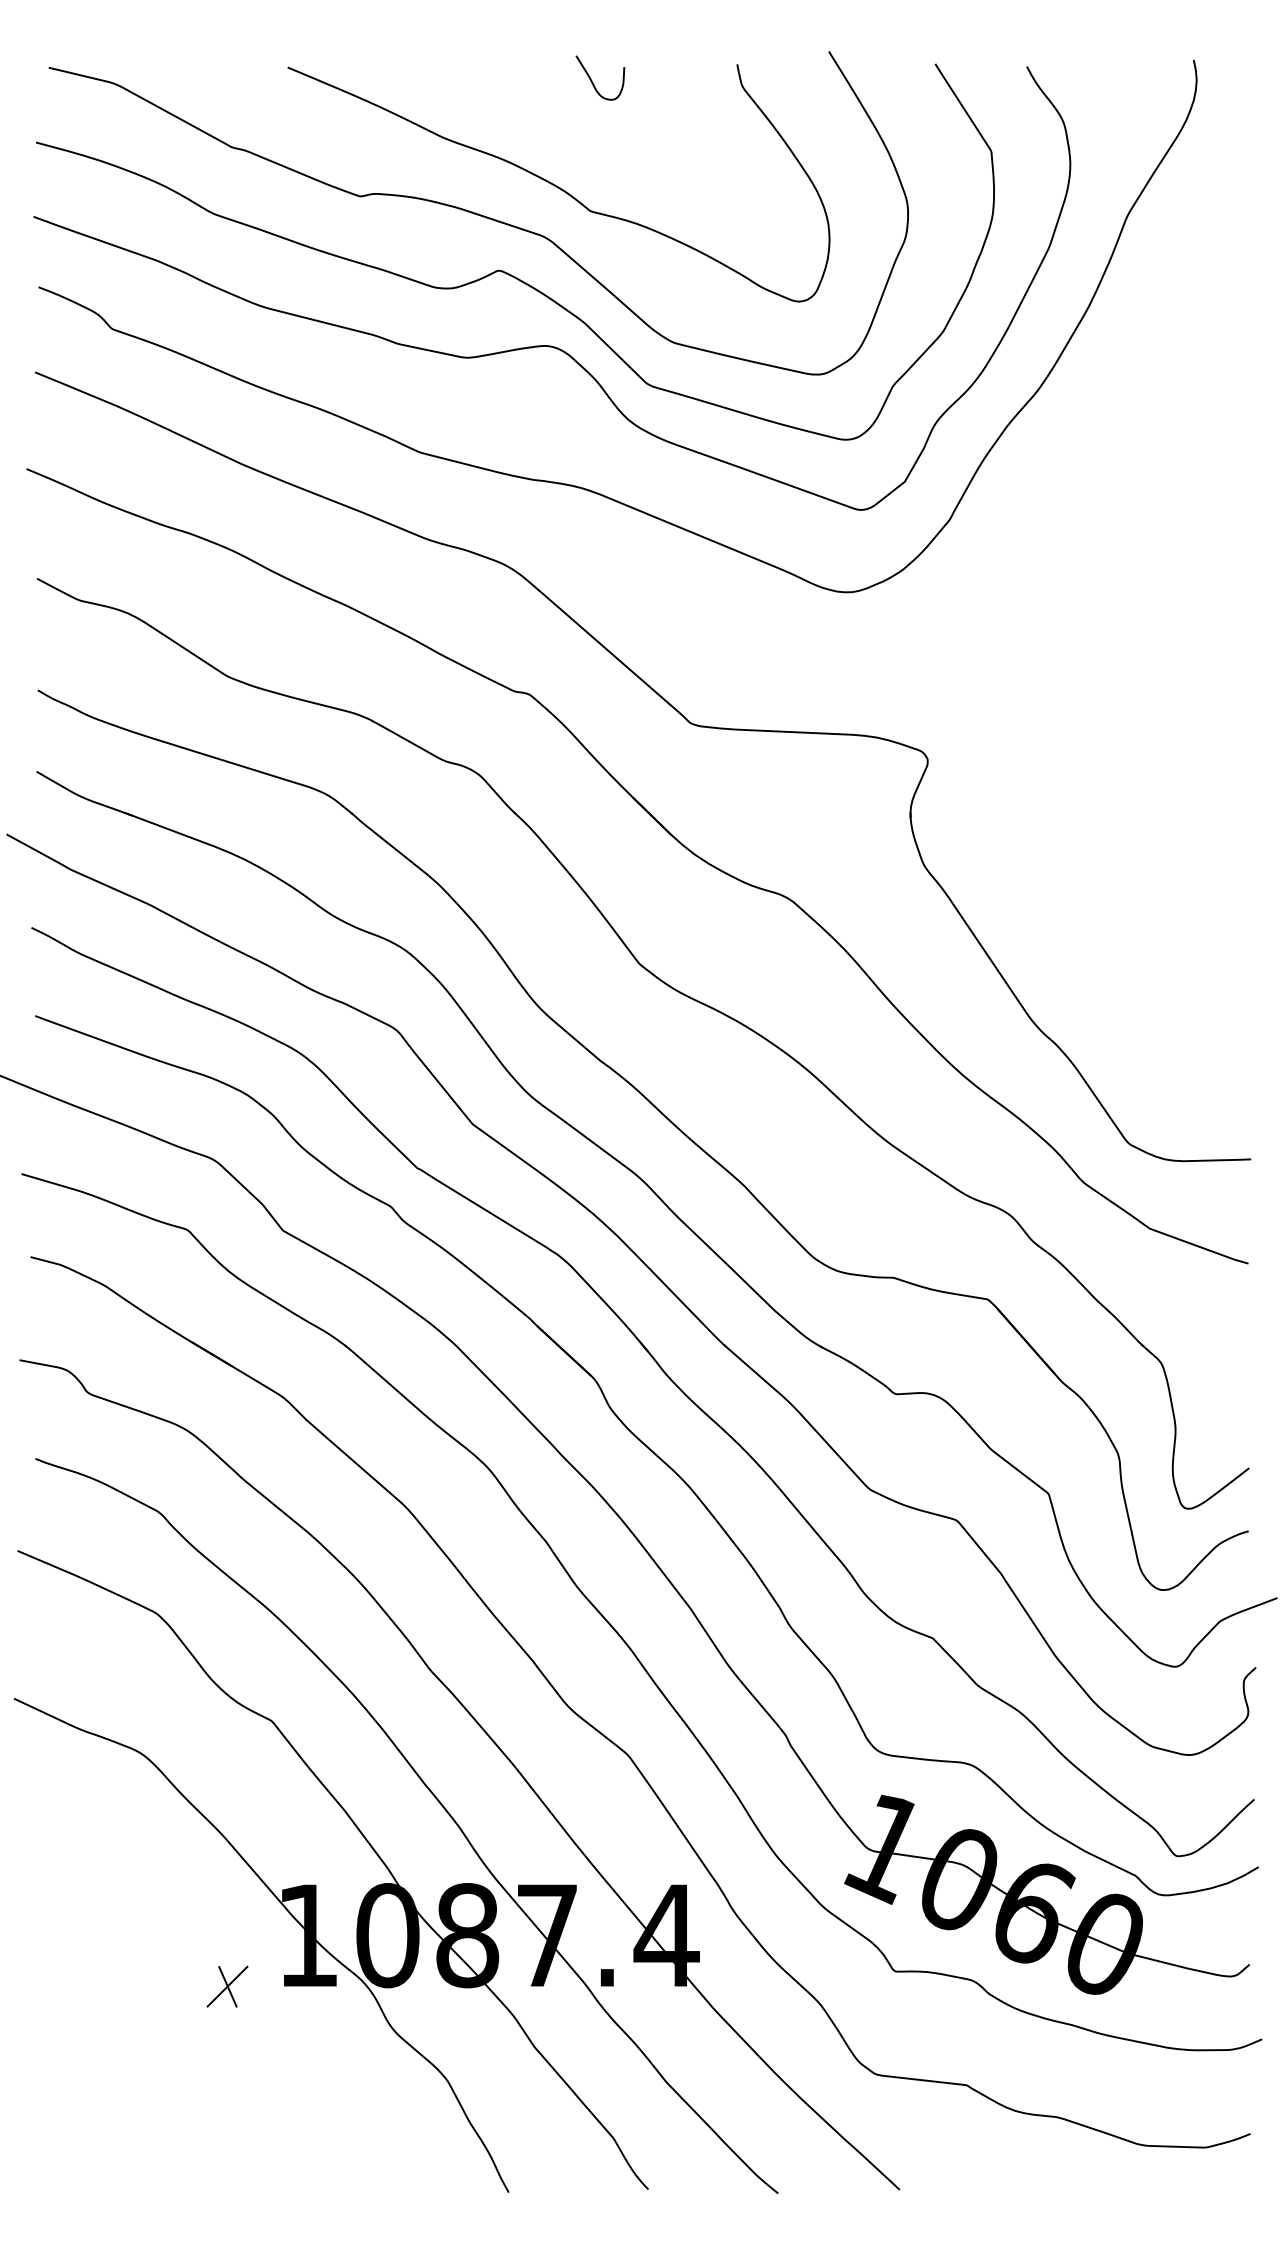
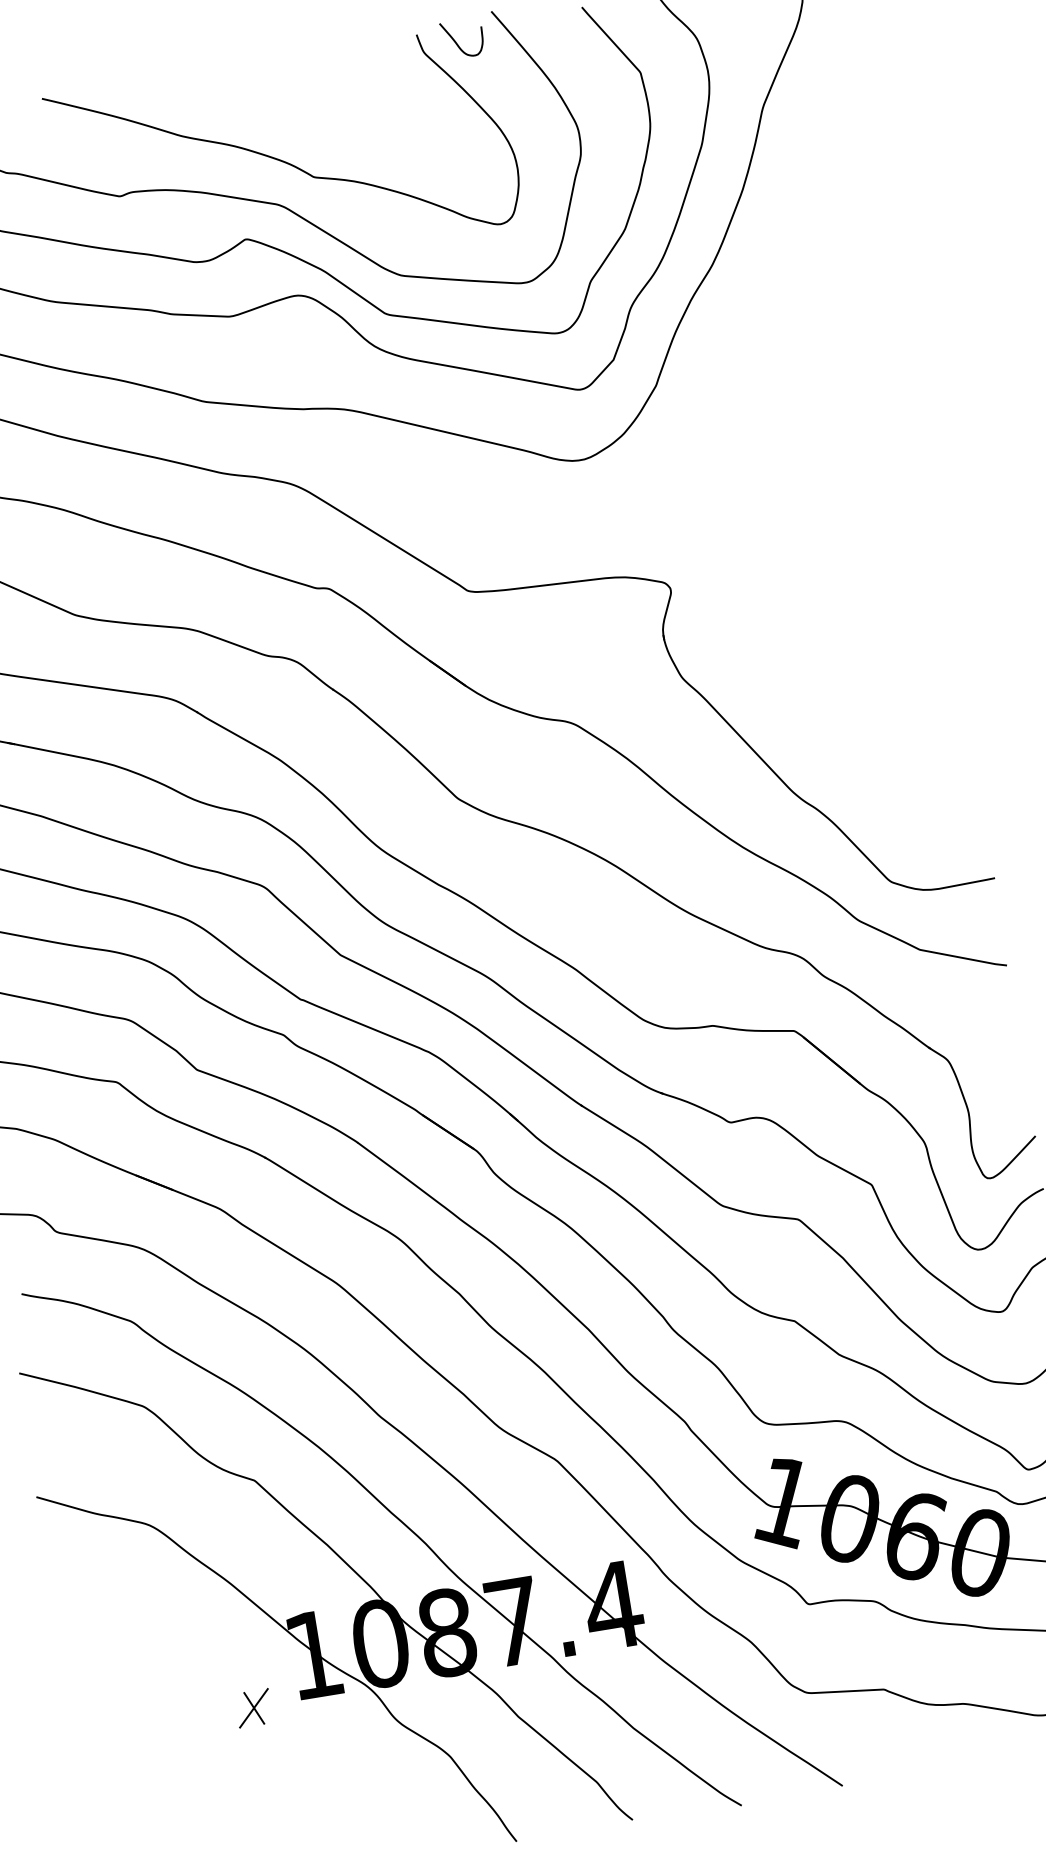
curve: (592, 80) -> (456, 41), moved

